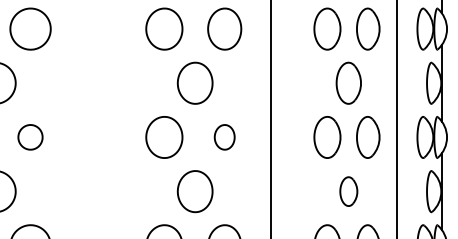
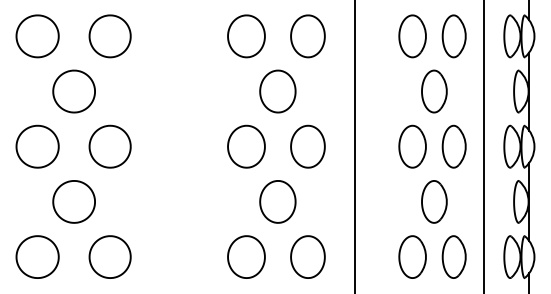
part: (29, 137) -> (109, 146), size x1.67
part: (224, 137) -> (307, 146), size x1.67
part: (348, 191) -> (434, 201), size x1.43

